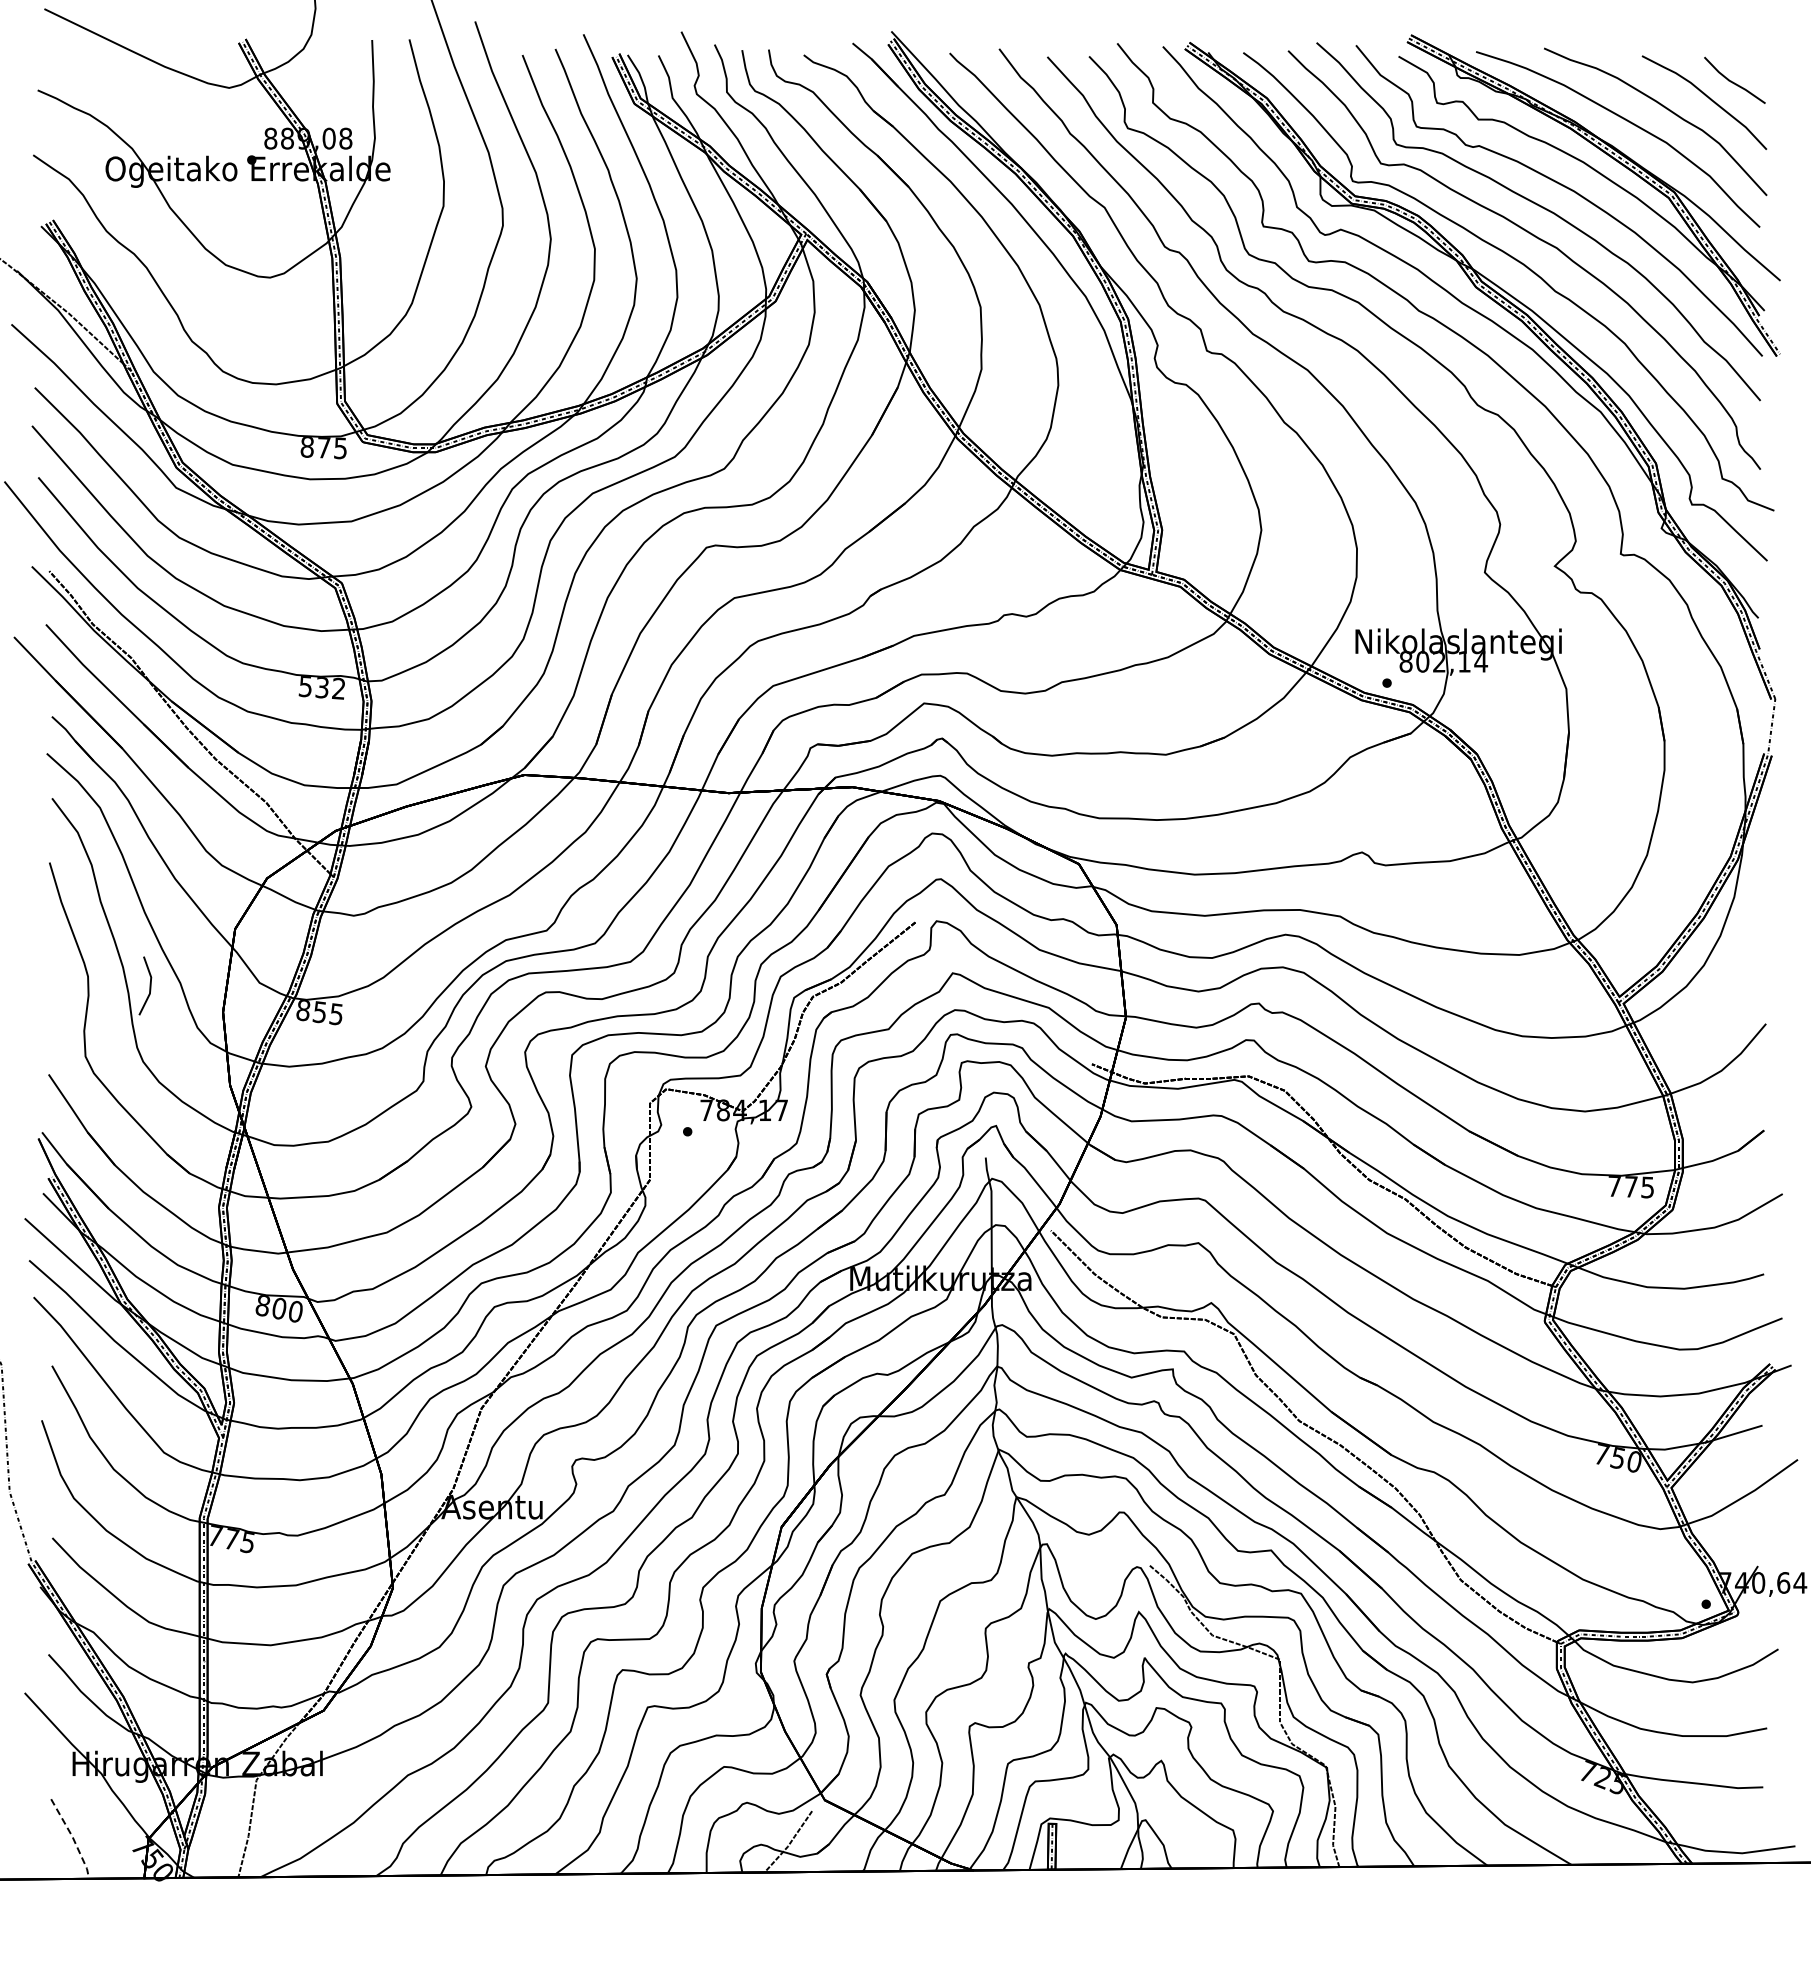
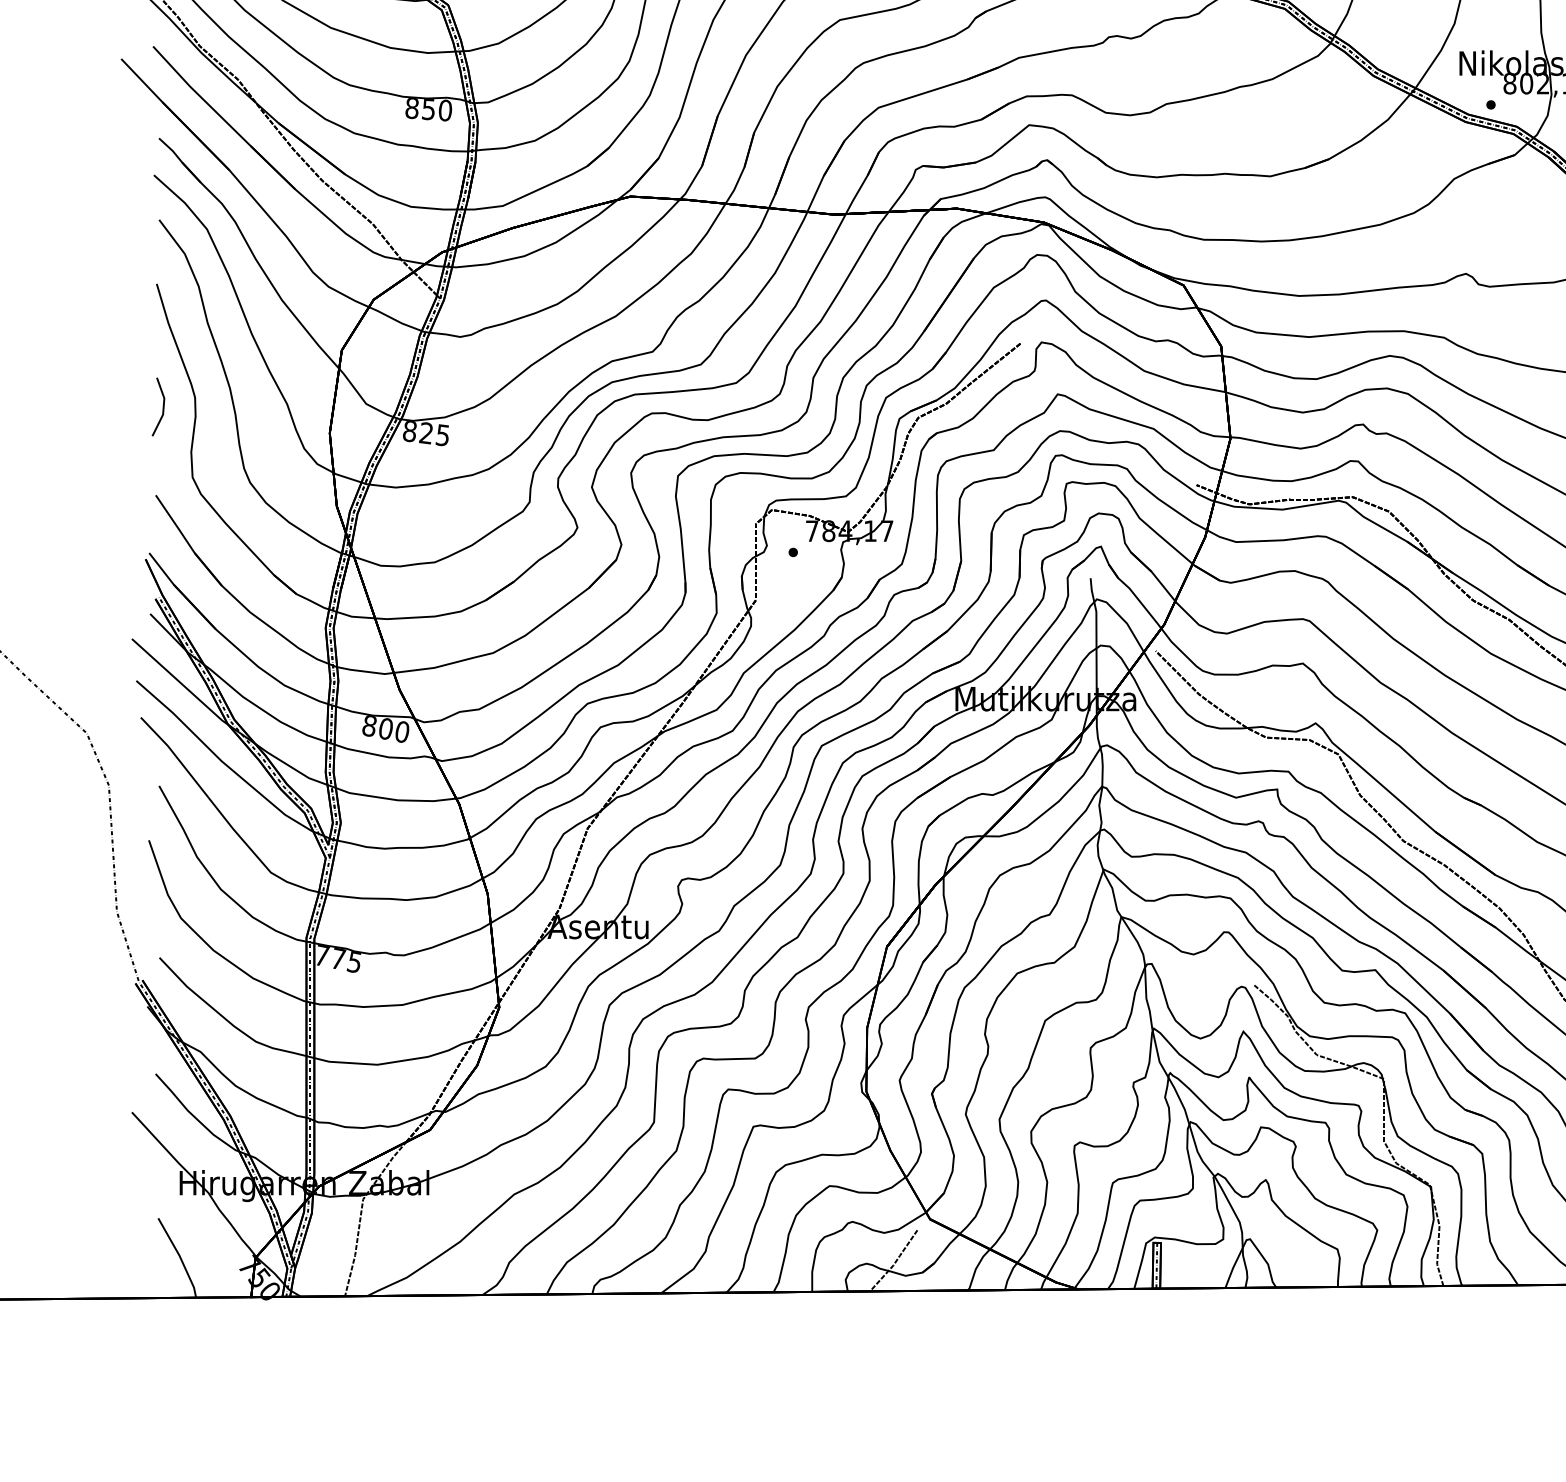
text: (321, 687) -> (427, 109), 532 -> 850
line: (149, 985) -> (162, 406), moved
text: (319, 1012) -> (425, 433), 855 -> 825
line: (73, 1838) -> (180, 1257), dashed -> solid

